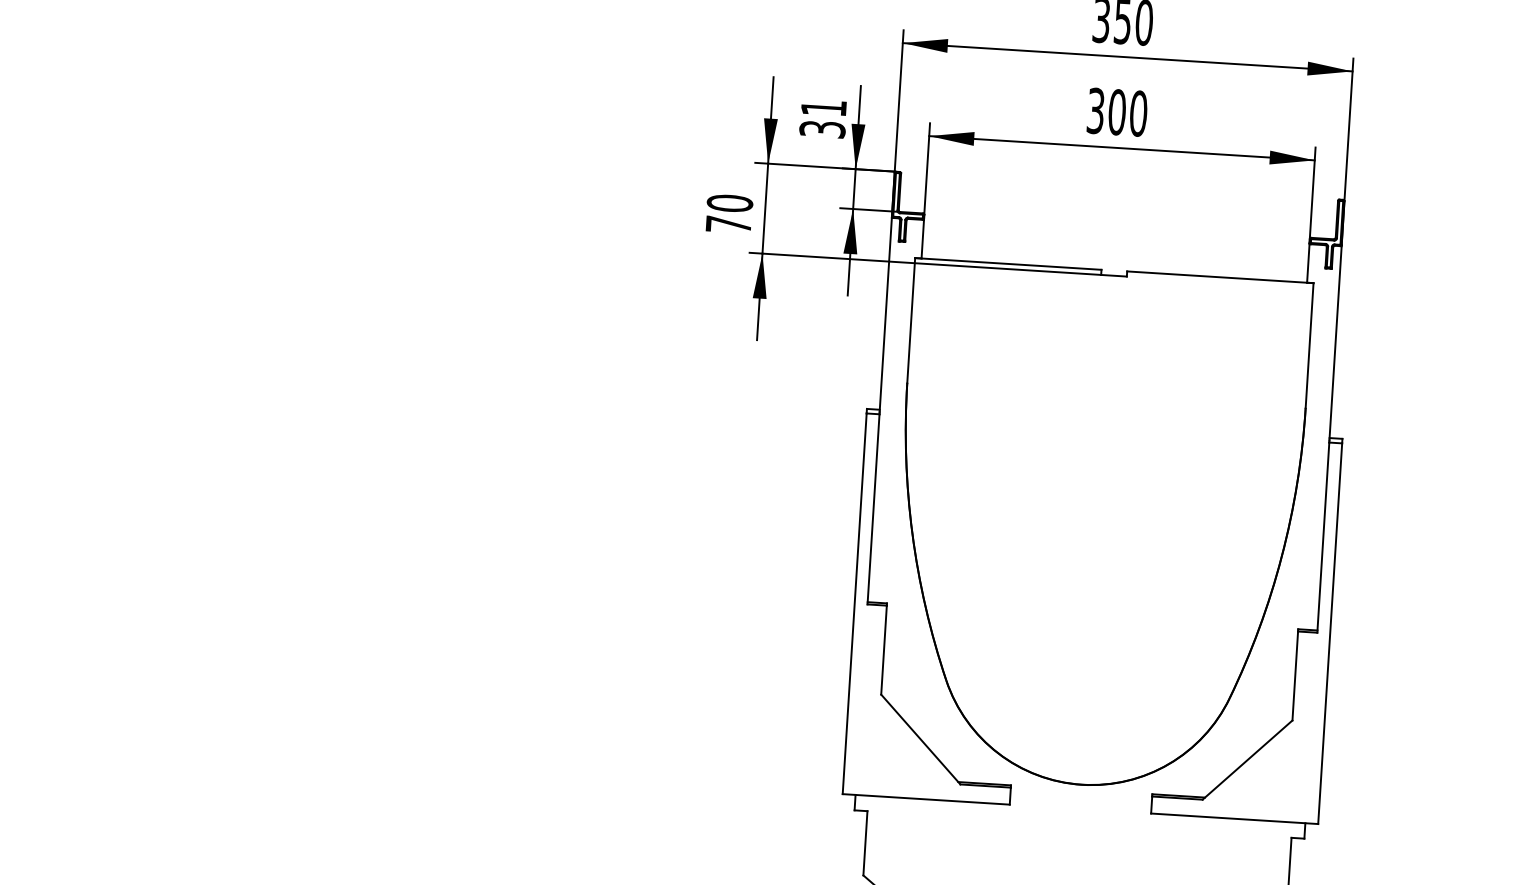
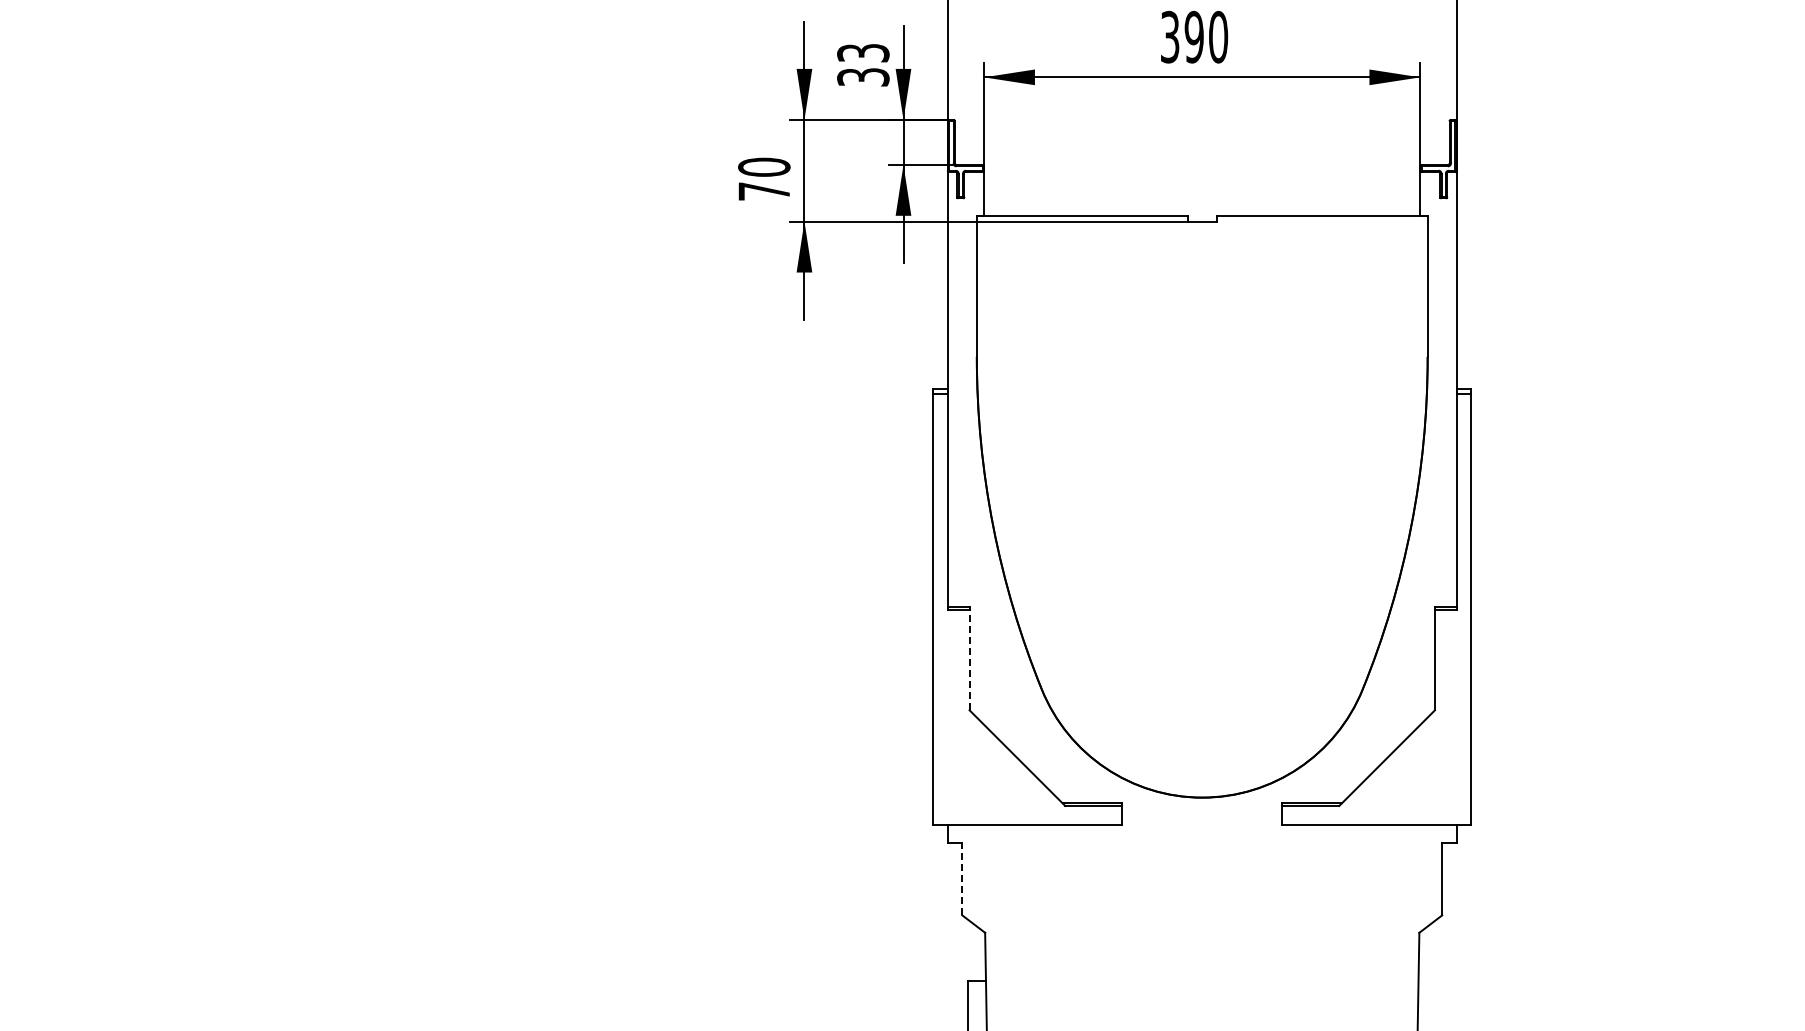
text: (824, 108) -> (863, 53), 31 -> 33
text: (1116, 112) -> (1193, 37), 300 -> 390
line: (883, 649) -> (969, 659), solid -> dashed
line: (865, 842) -> (962, 878), solid -> dashed

